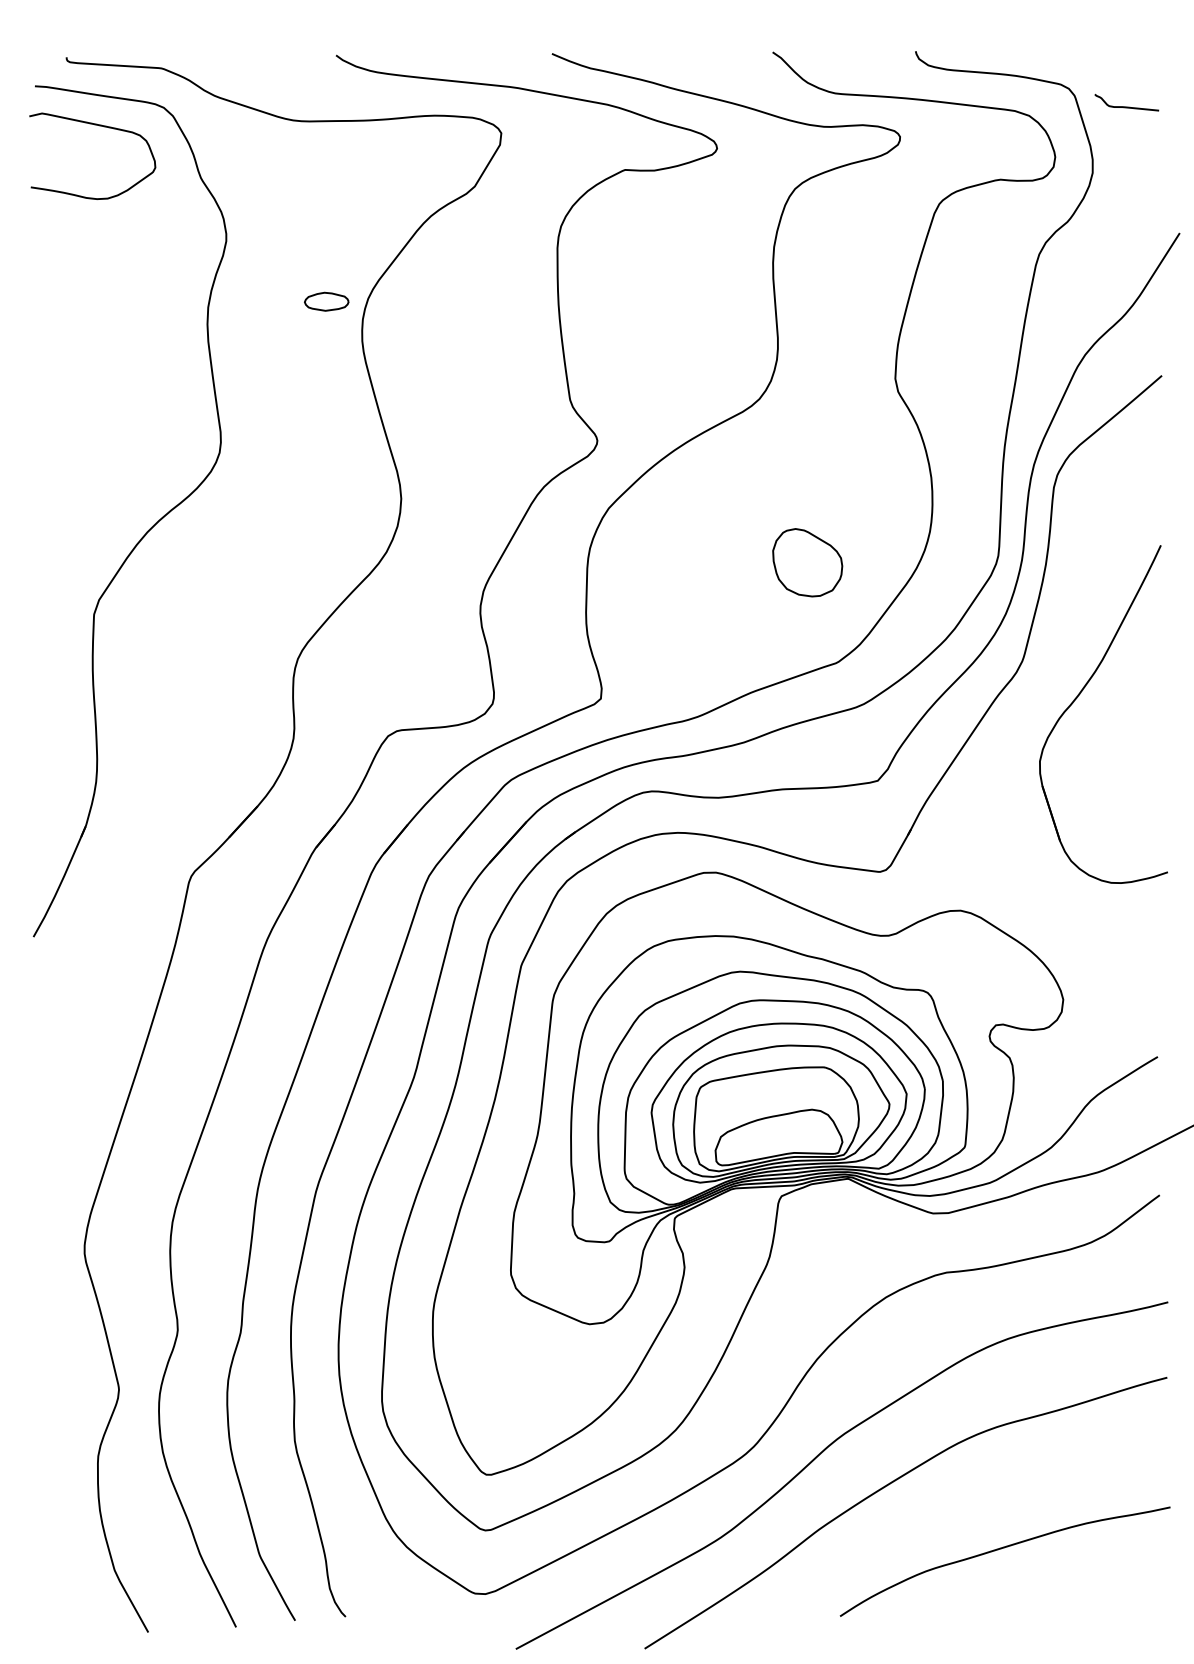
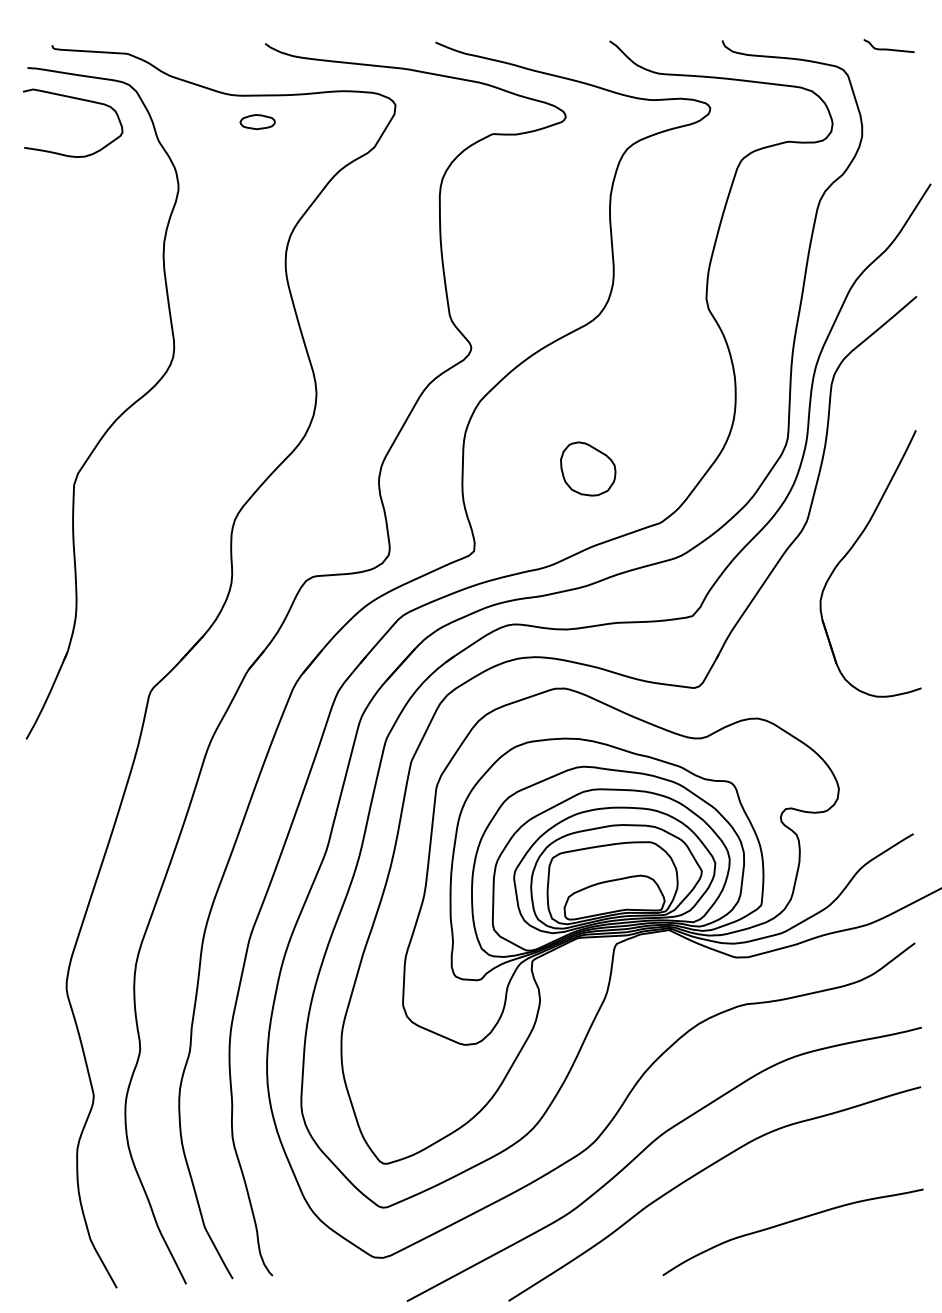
curve: (1126, 105) -> (888, 48), moved
part: (326, 302) -> (257, 122), moved
part: (807, 562) -> (588, 468), moved

